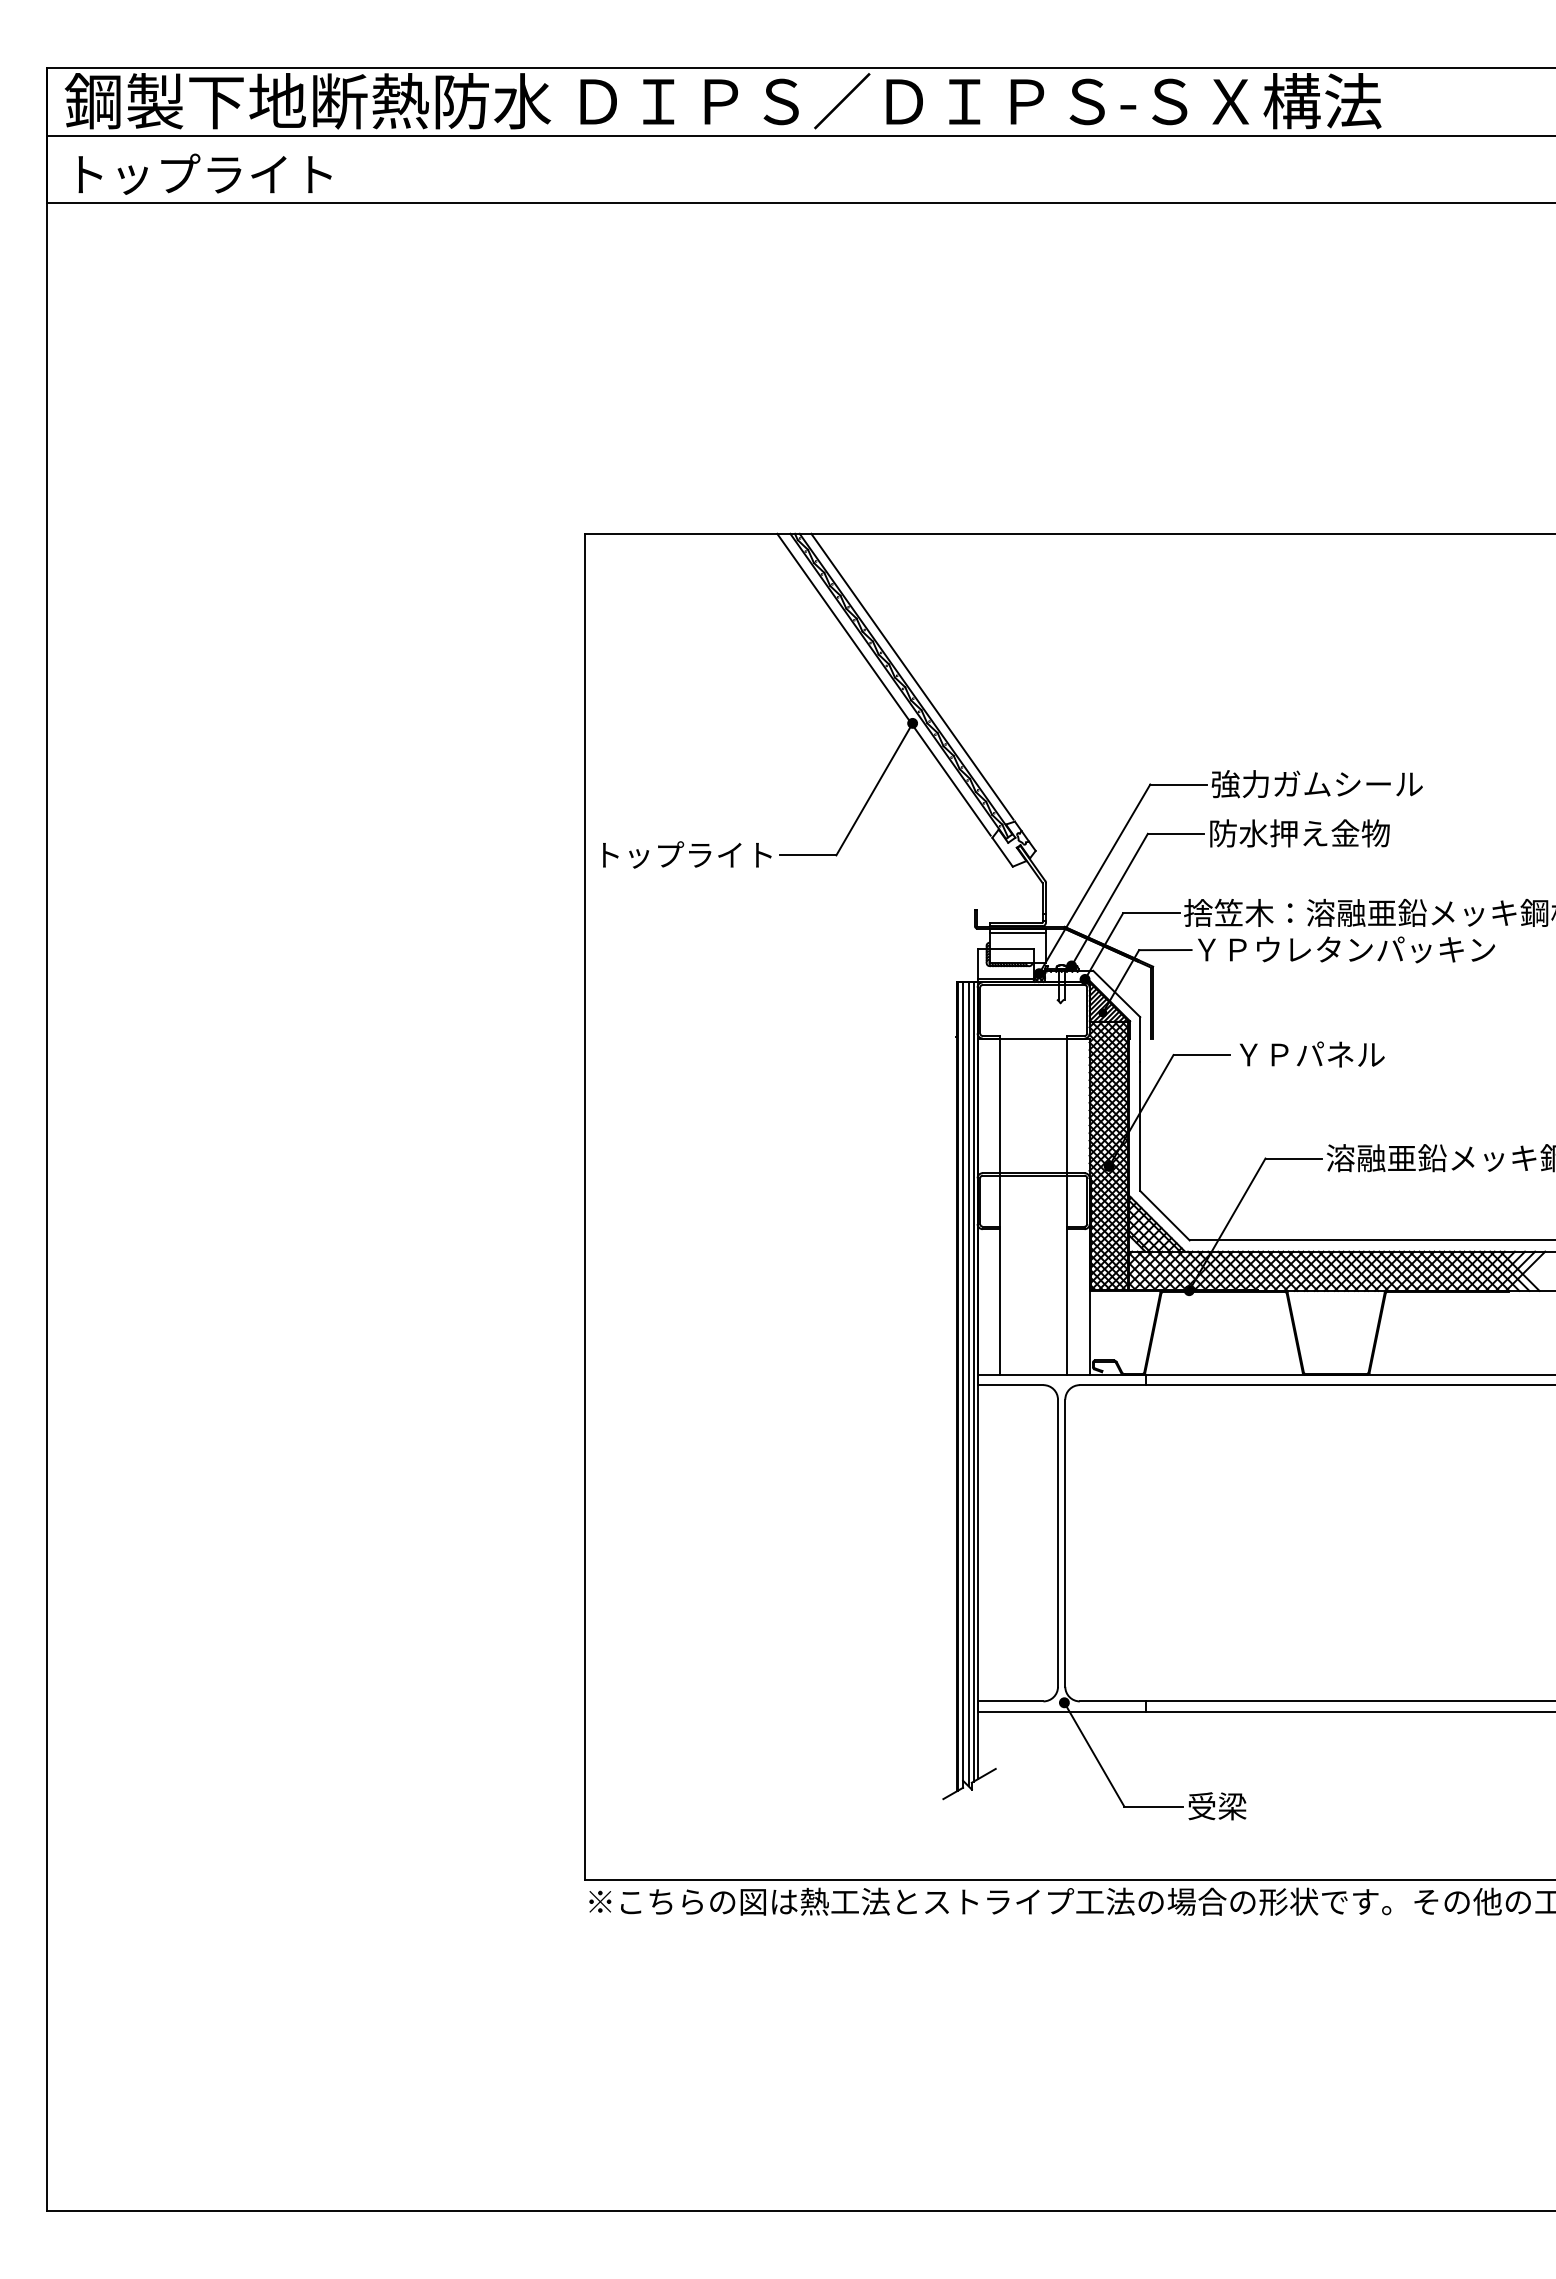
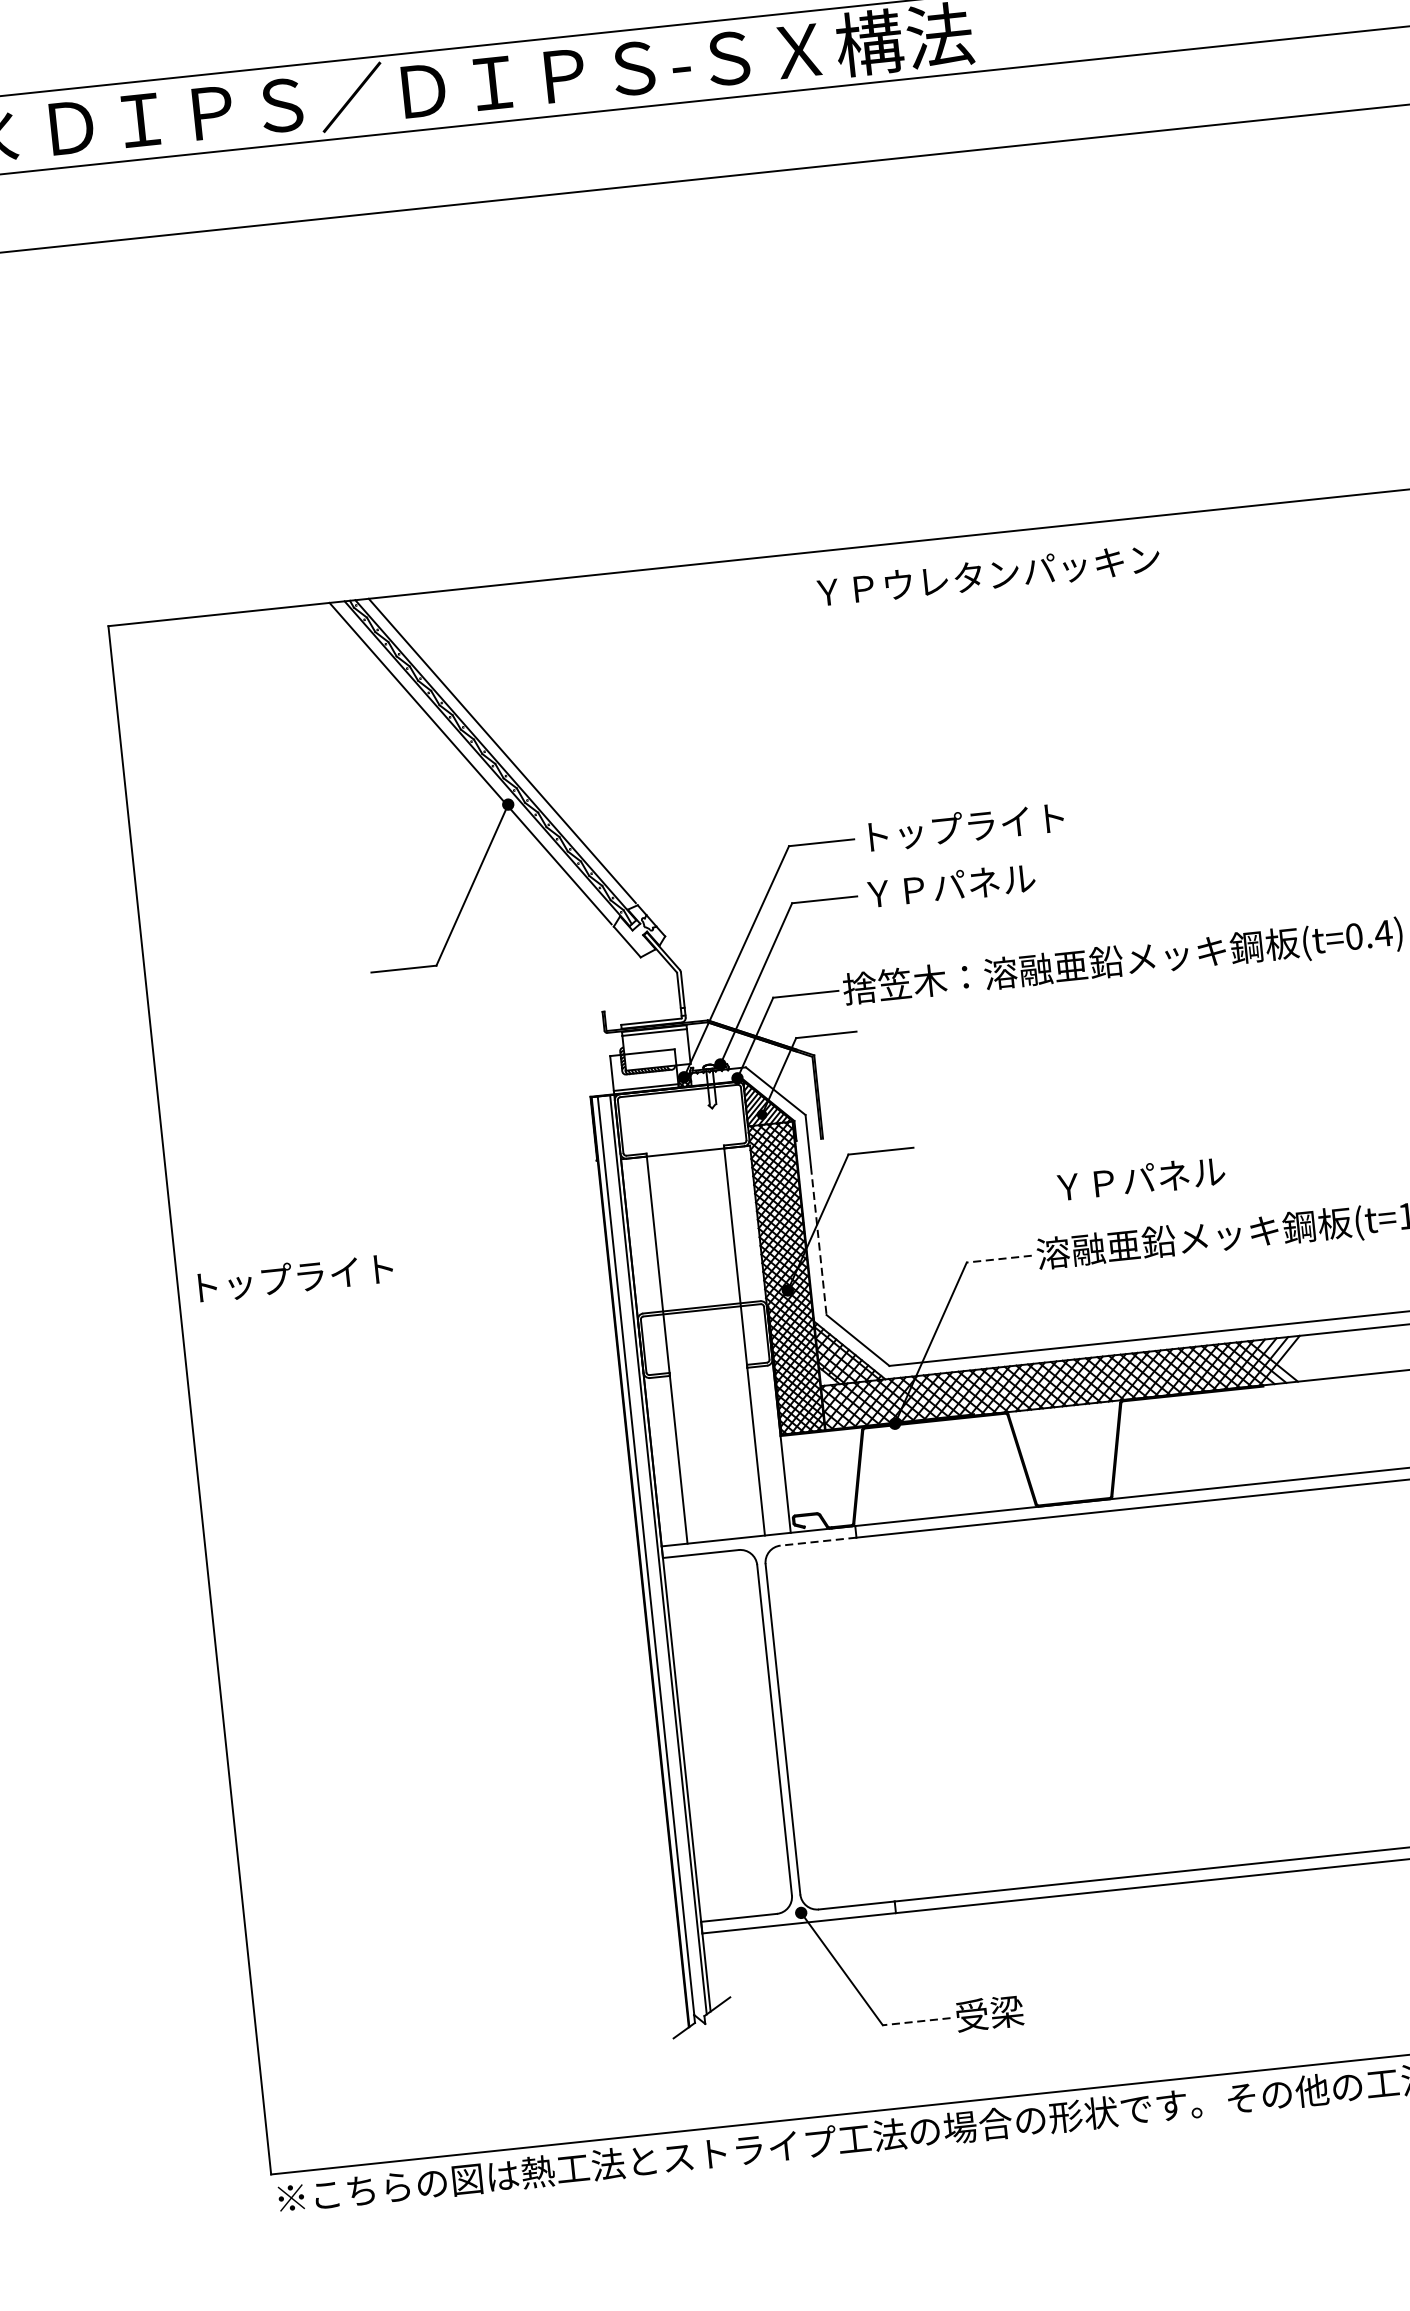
text: (1316, 784) -> (980, 826), 強力ガムシール -> トップライト
text: (1299, 833) -> (966, 884), 防水押え金物 -> ＹＰパネル
text: (687, 854) -> (296, 1277), moved
text: (1346, 949) -> (988, 575), moved
text: (1312, 1054) -> (1141, 1178), moved
line: (1140, 1126) -> (819, 1240), solid -> dashed
line: (1293, 1158) -> (998, 1259), solid -> dashed
line: (968, 1384) -> (652, 1558), removed
line: (1112, 1385) -> (818, 1542), solid -> dashed
line: (1153, 1806) -> (916, 2021), solid -> dashed

